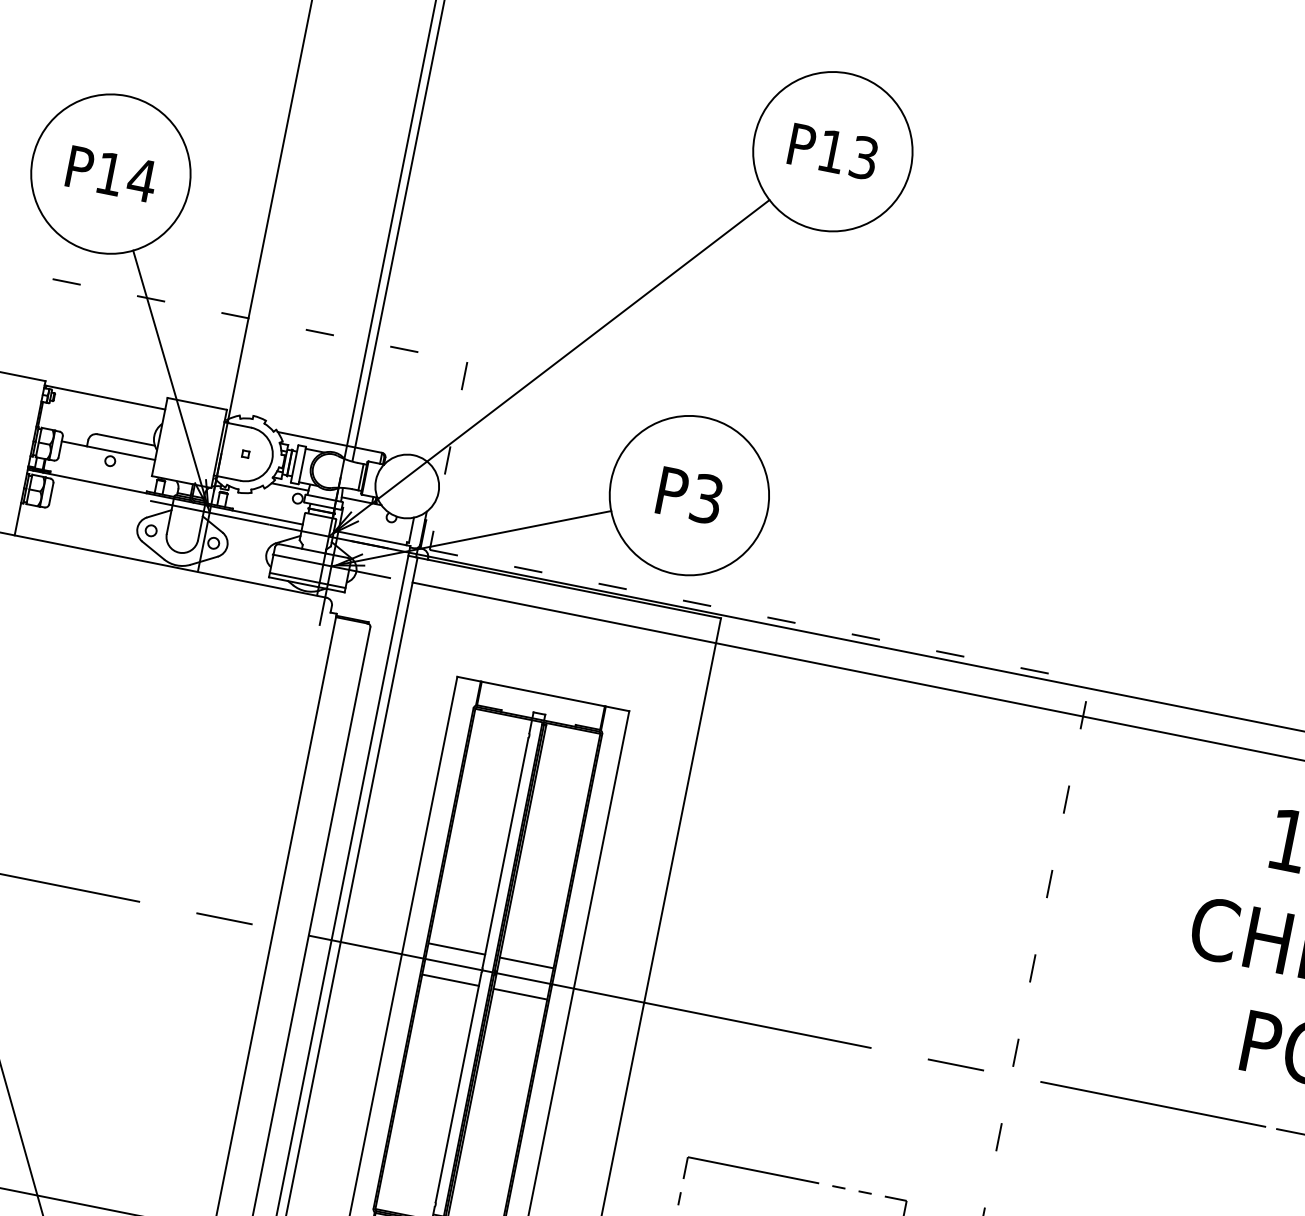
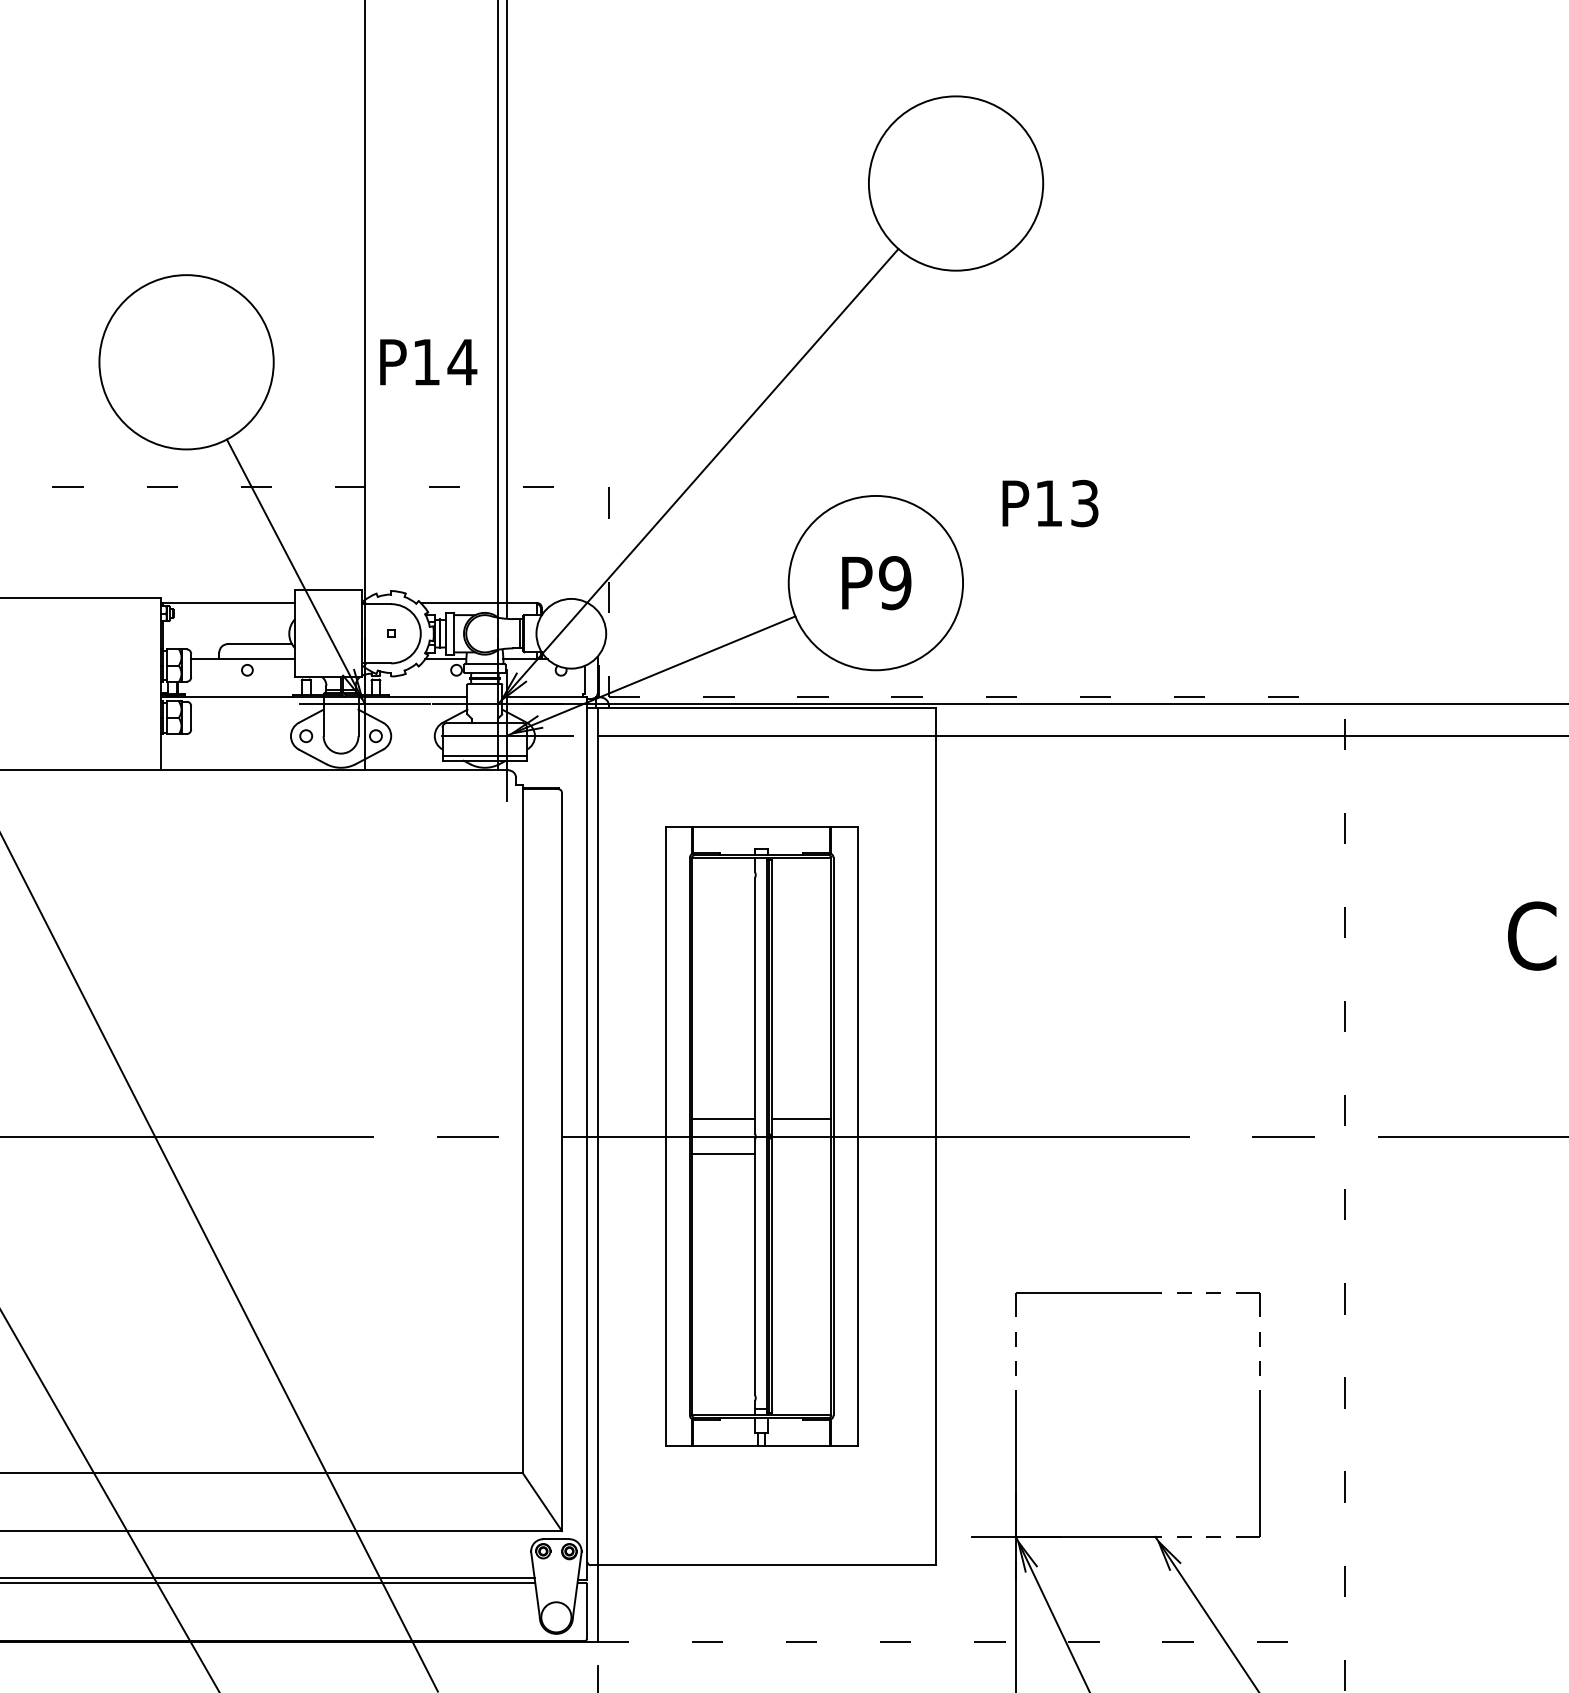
text: (833, 151) -> (1050, 503), moved
text: (111, 174) -> (428, 362), moved
text: (706, 499) -> (895, 583), P3 -> P9
line: (520, 993) -> (801, 1153), removed

